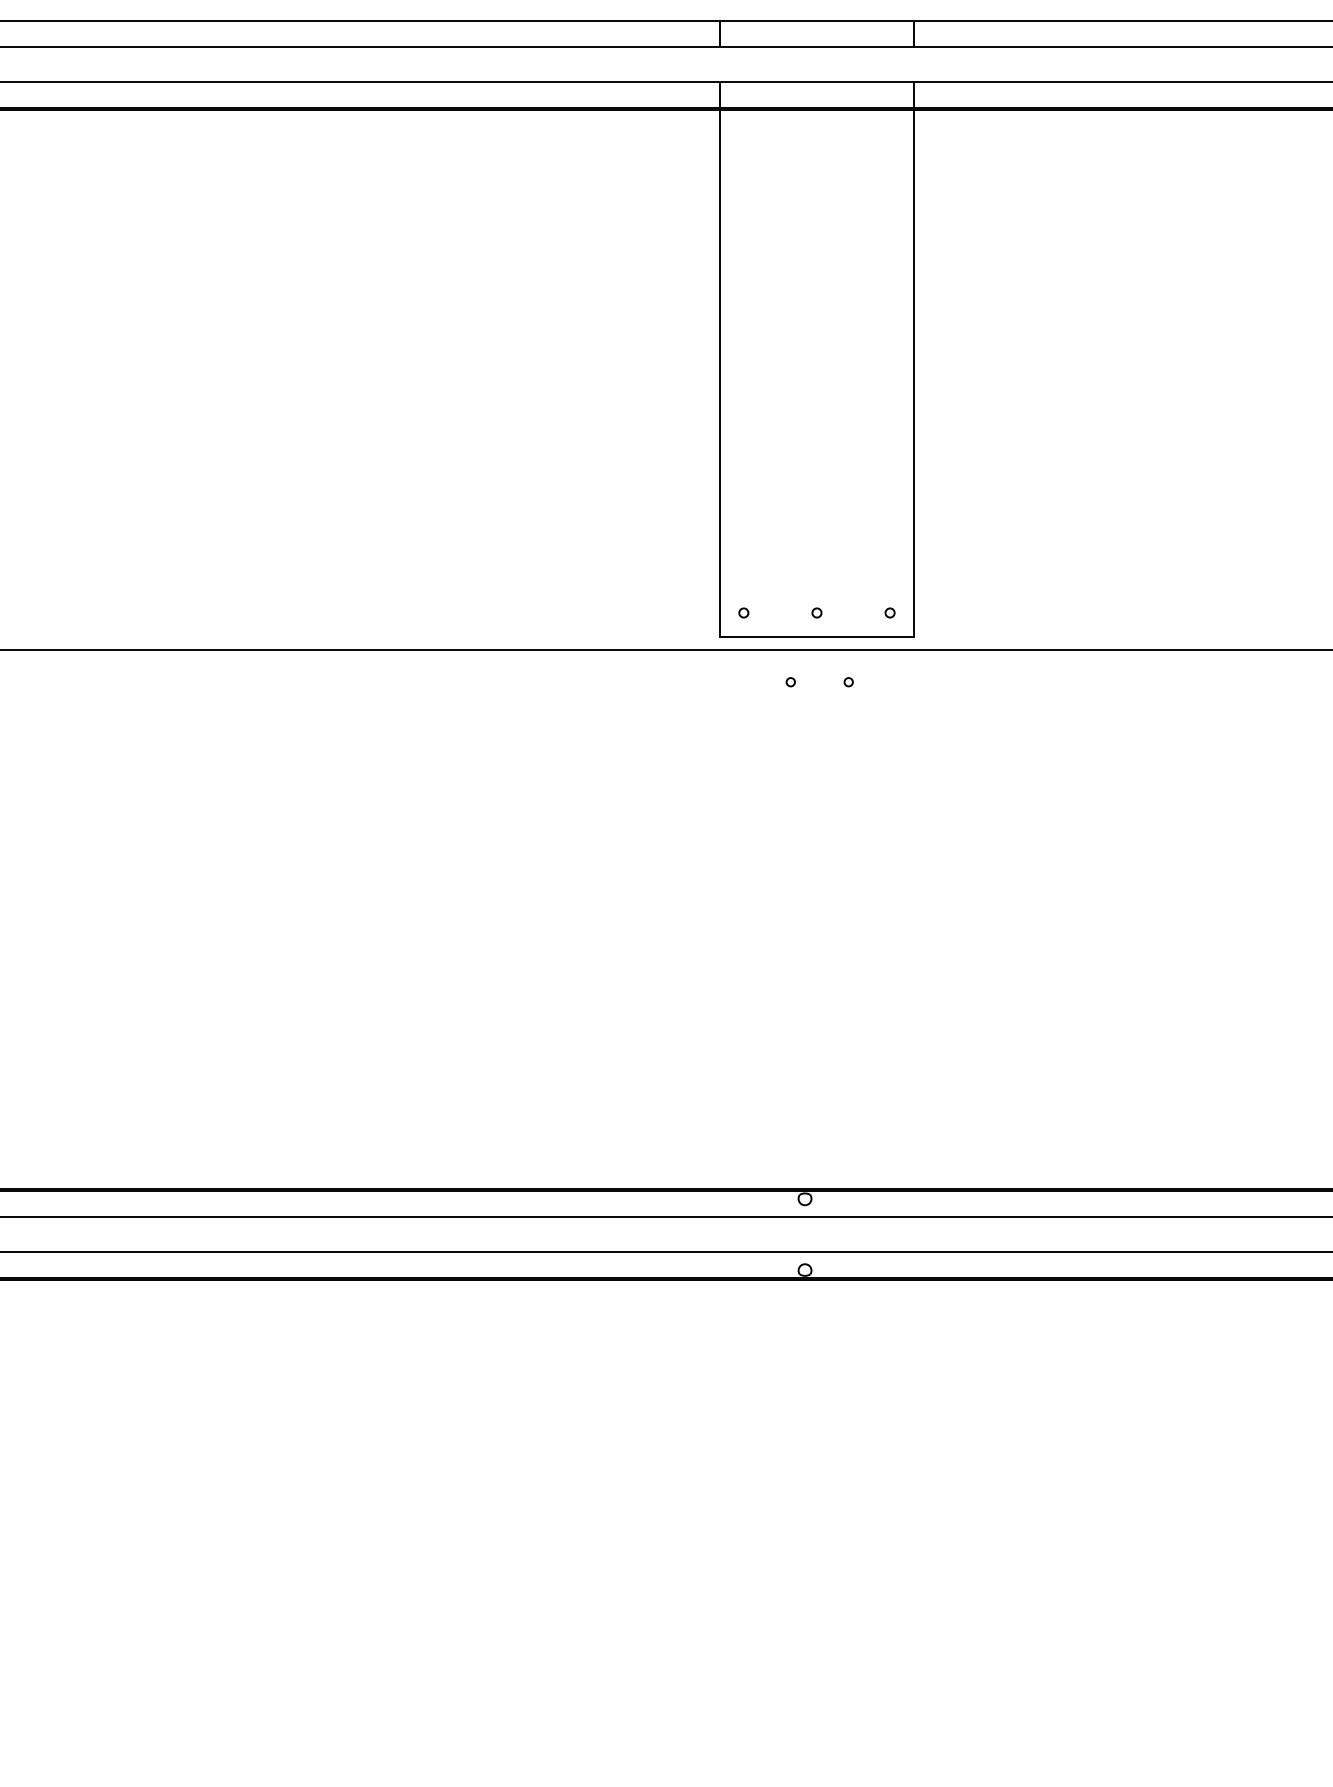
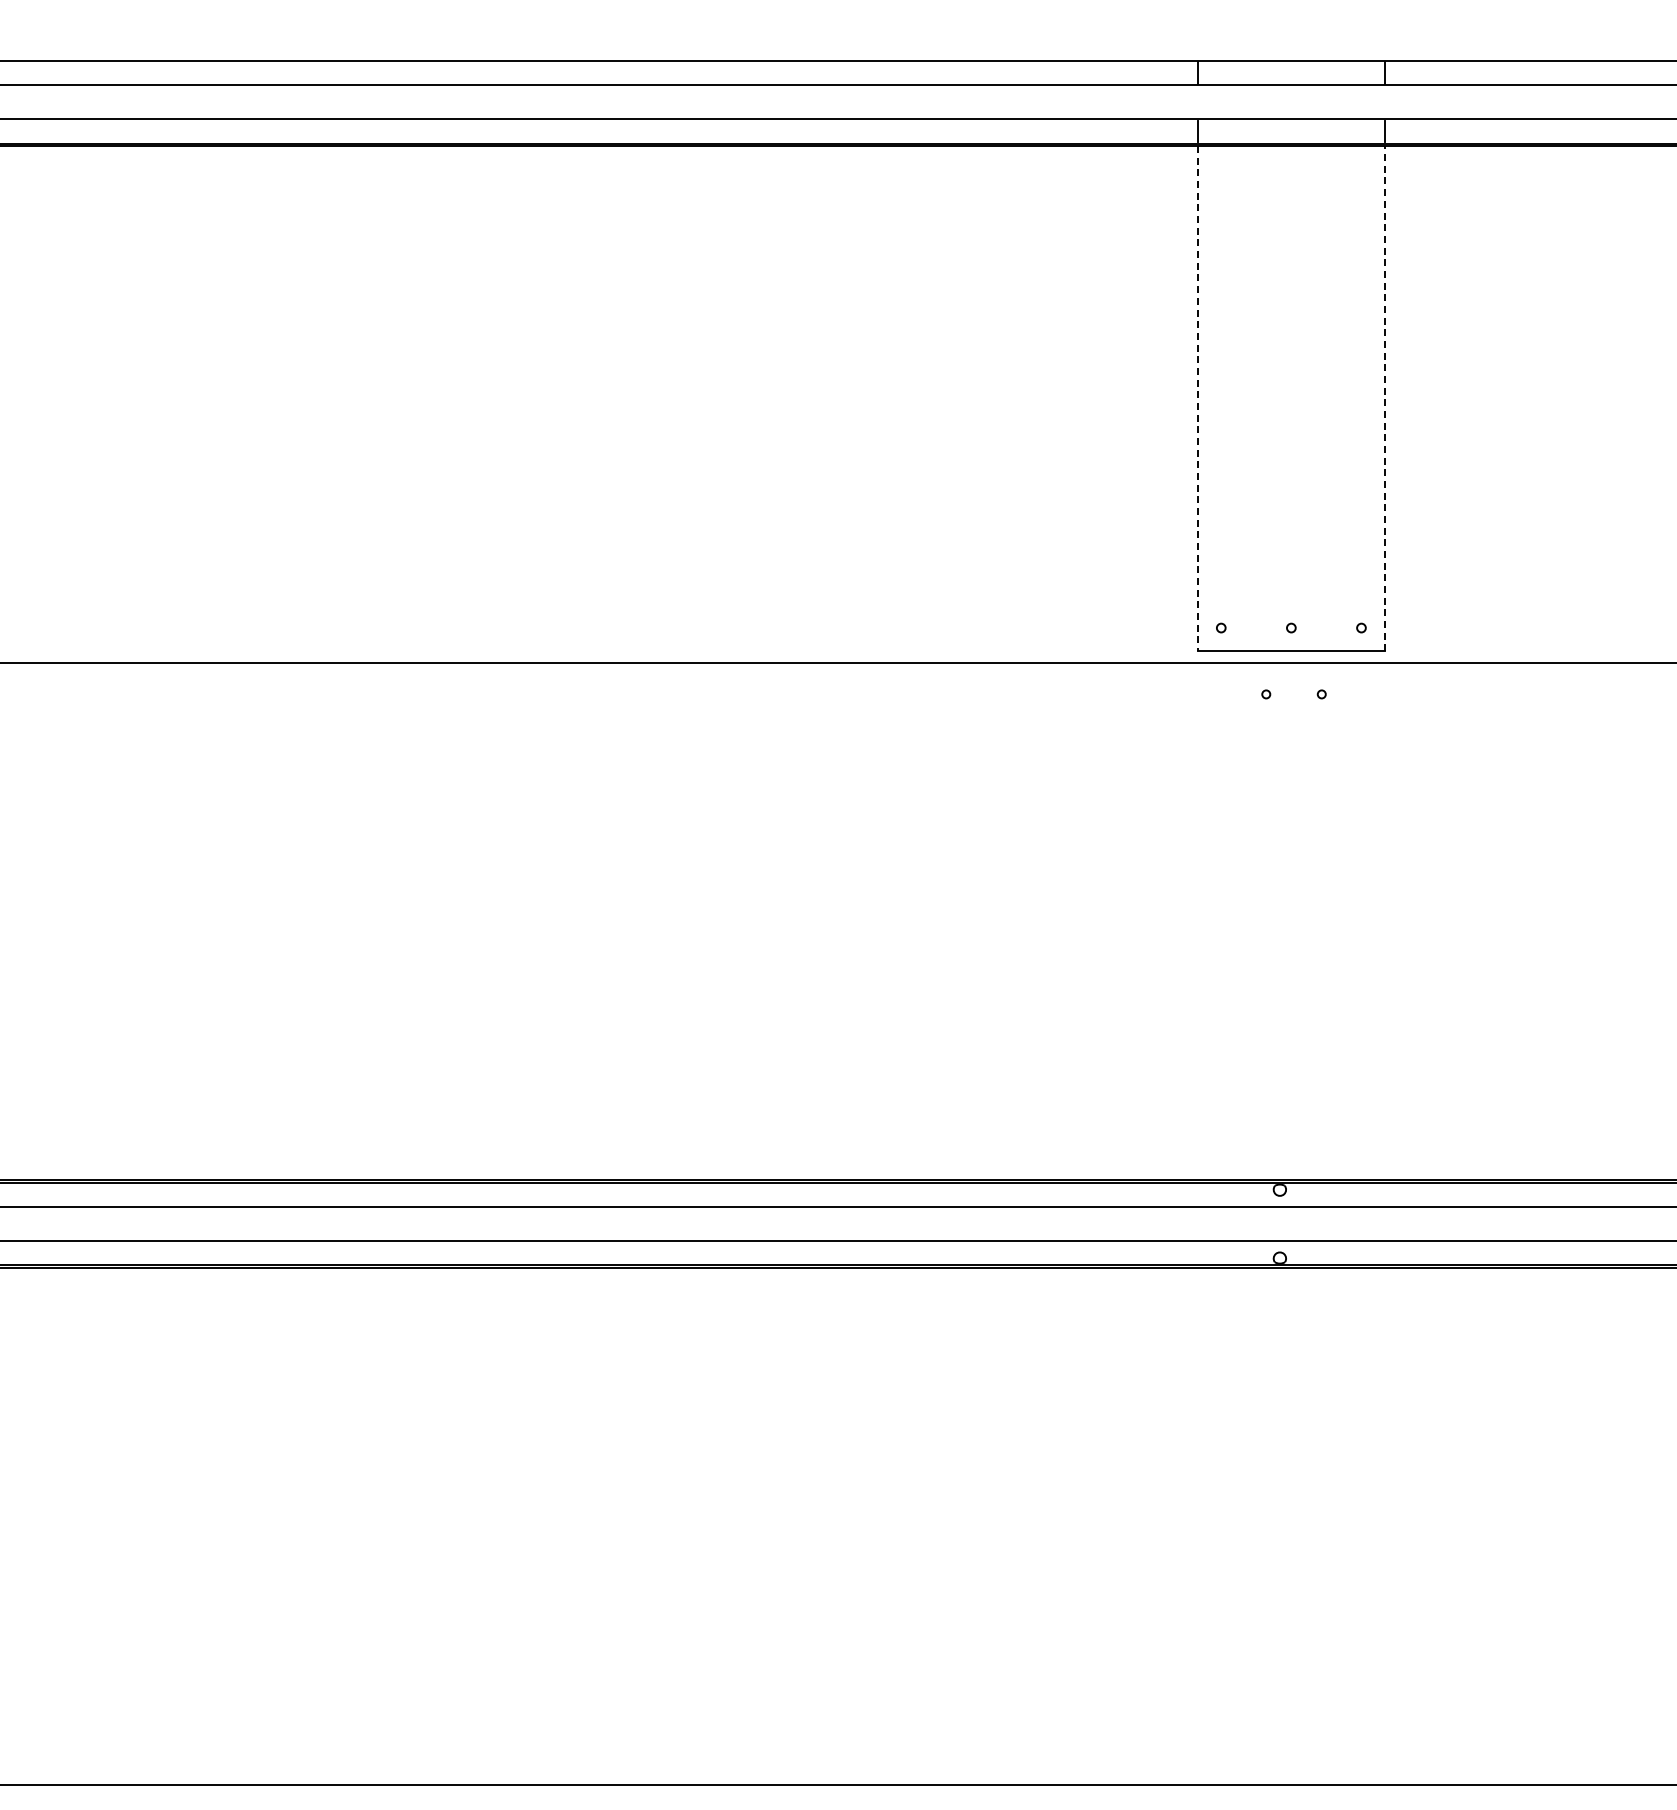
line: (719, 373) -> (1197, 398), solid -> dashed
line: (914, 373) -> (1384, 398), solid -> dashed

